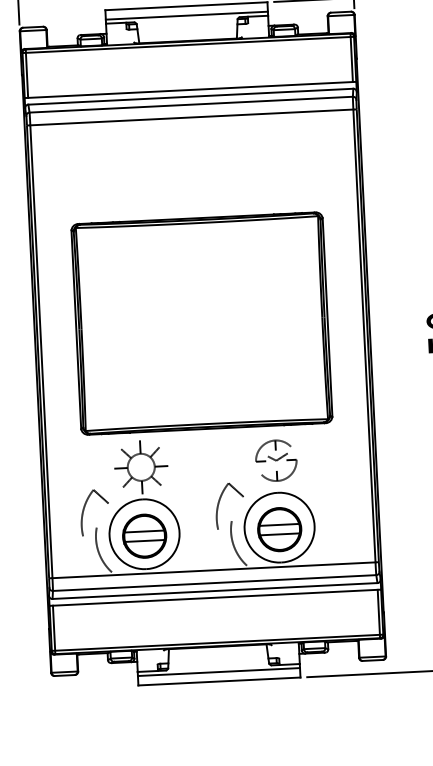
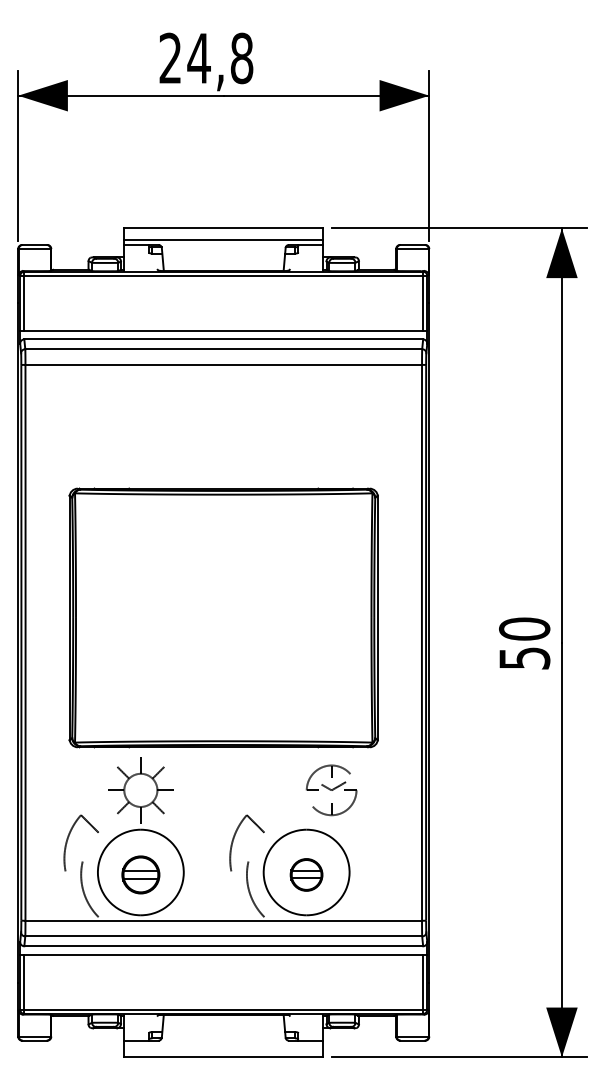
part: (276, 460) -> (331, 790), moved
part: (279, 529) -> (306, 874), size x0.6
part: (144, 535) -> (140, 874), size x0.7
line: (218, 671) -> (223, 1045), removed

